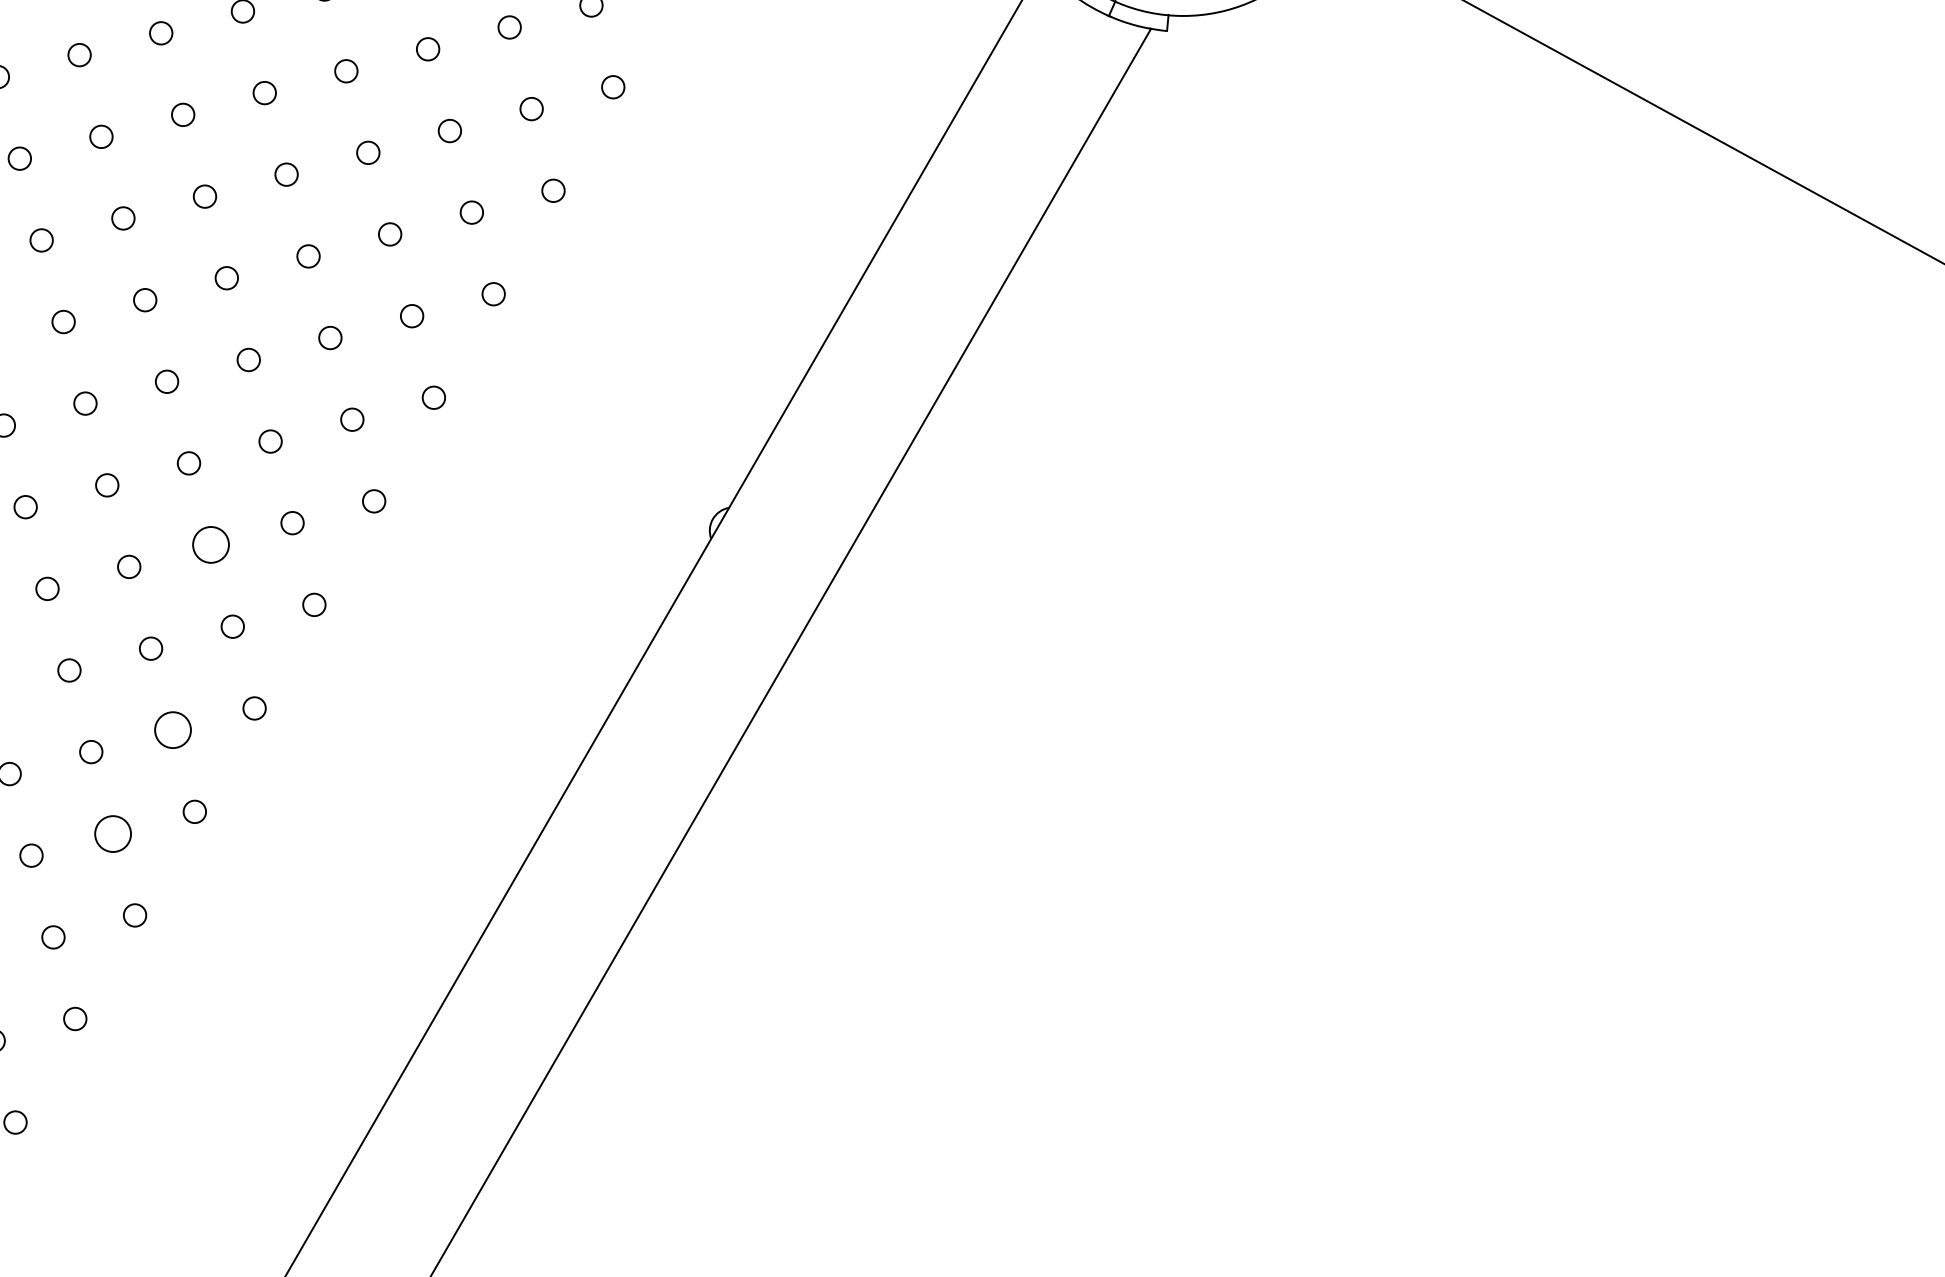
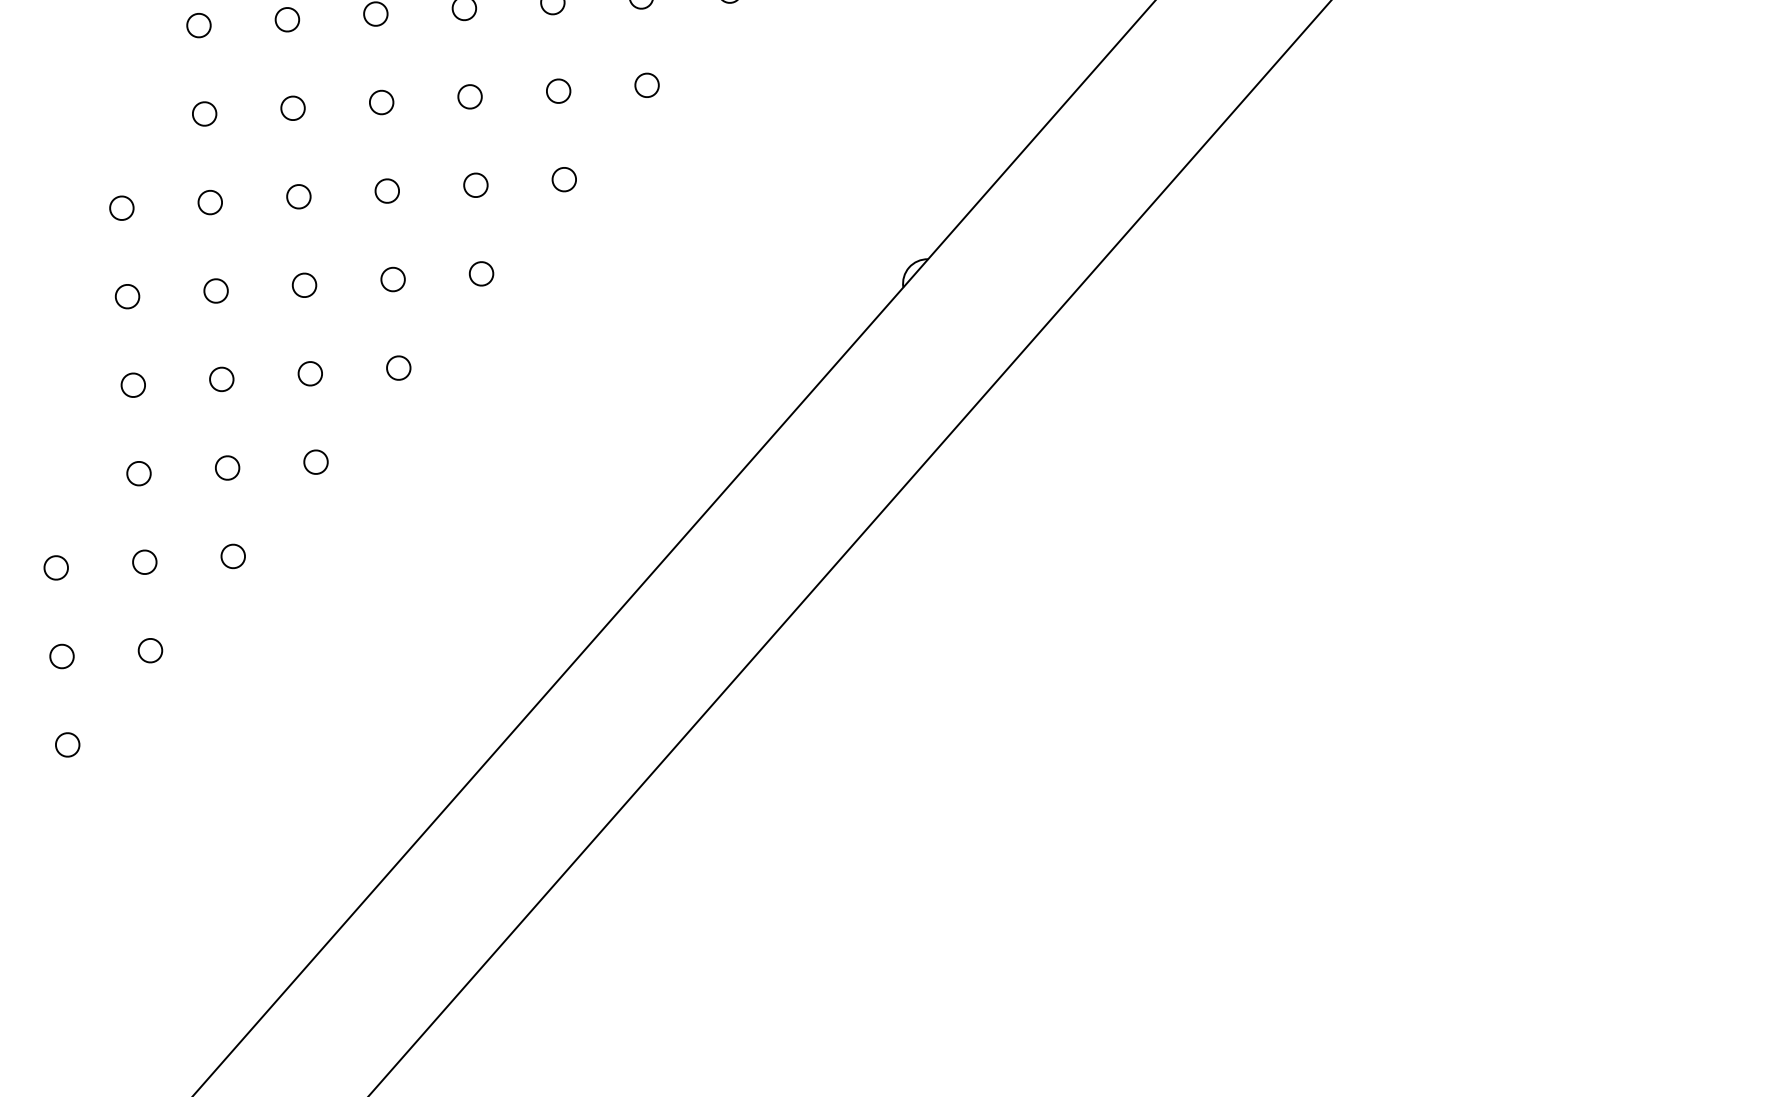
circle: (210, 545) -> (386, 191), size x0.62
circle: (172, 730) -> (309, 373), size x0.62
circle: (113, 833) -> (227, 467), size x0.62

